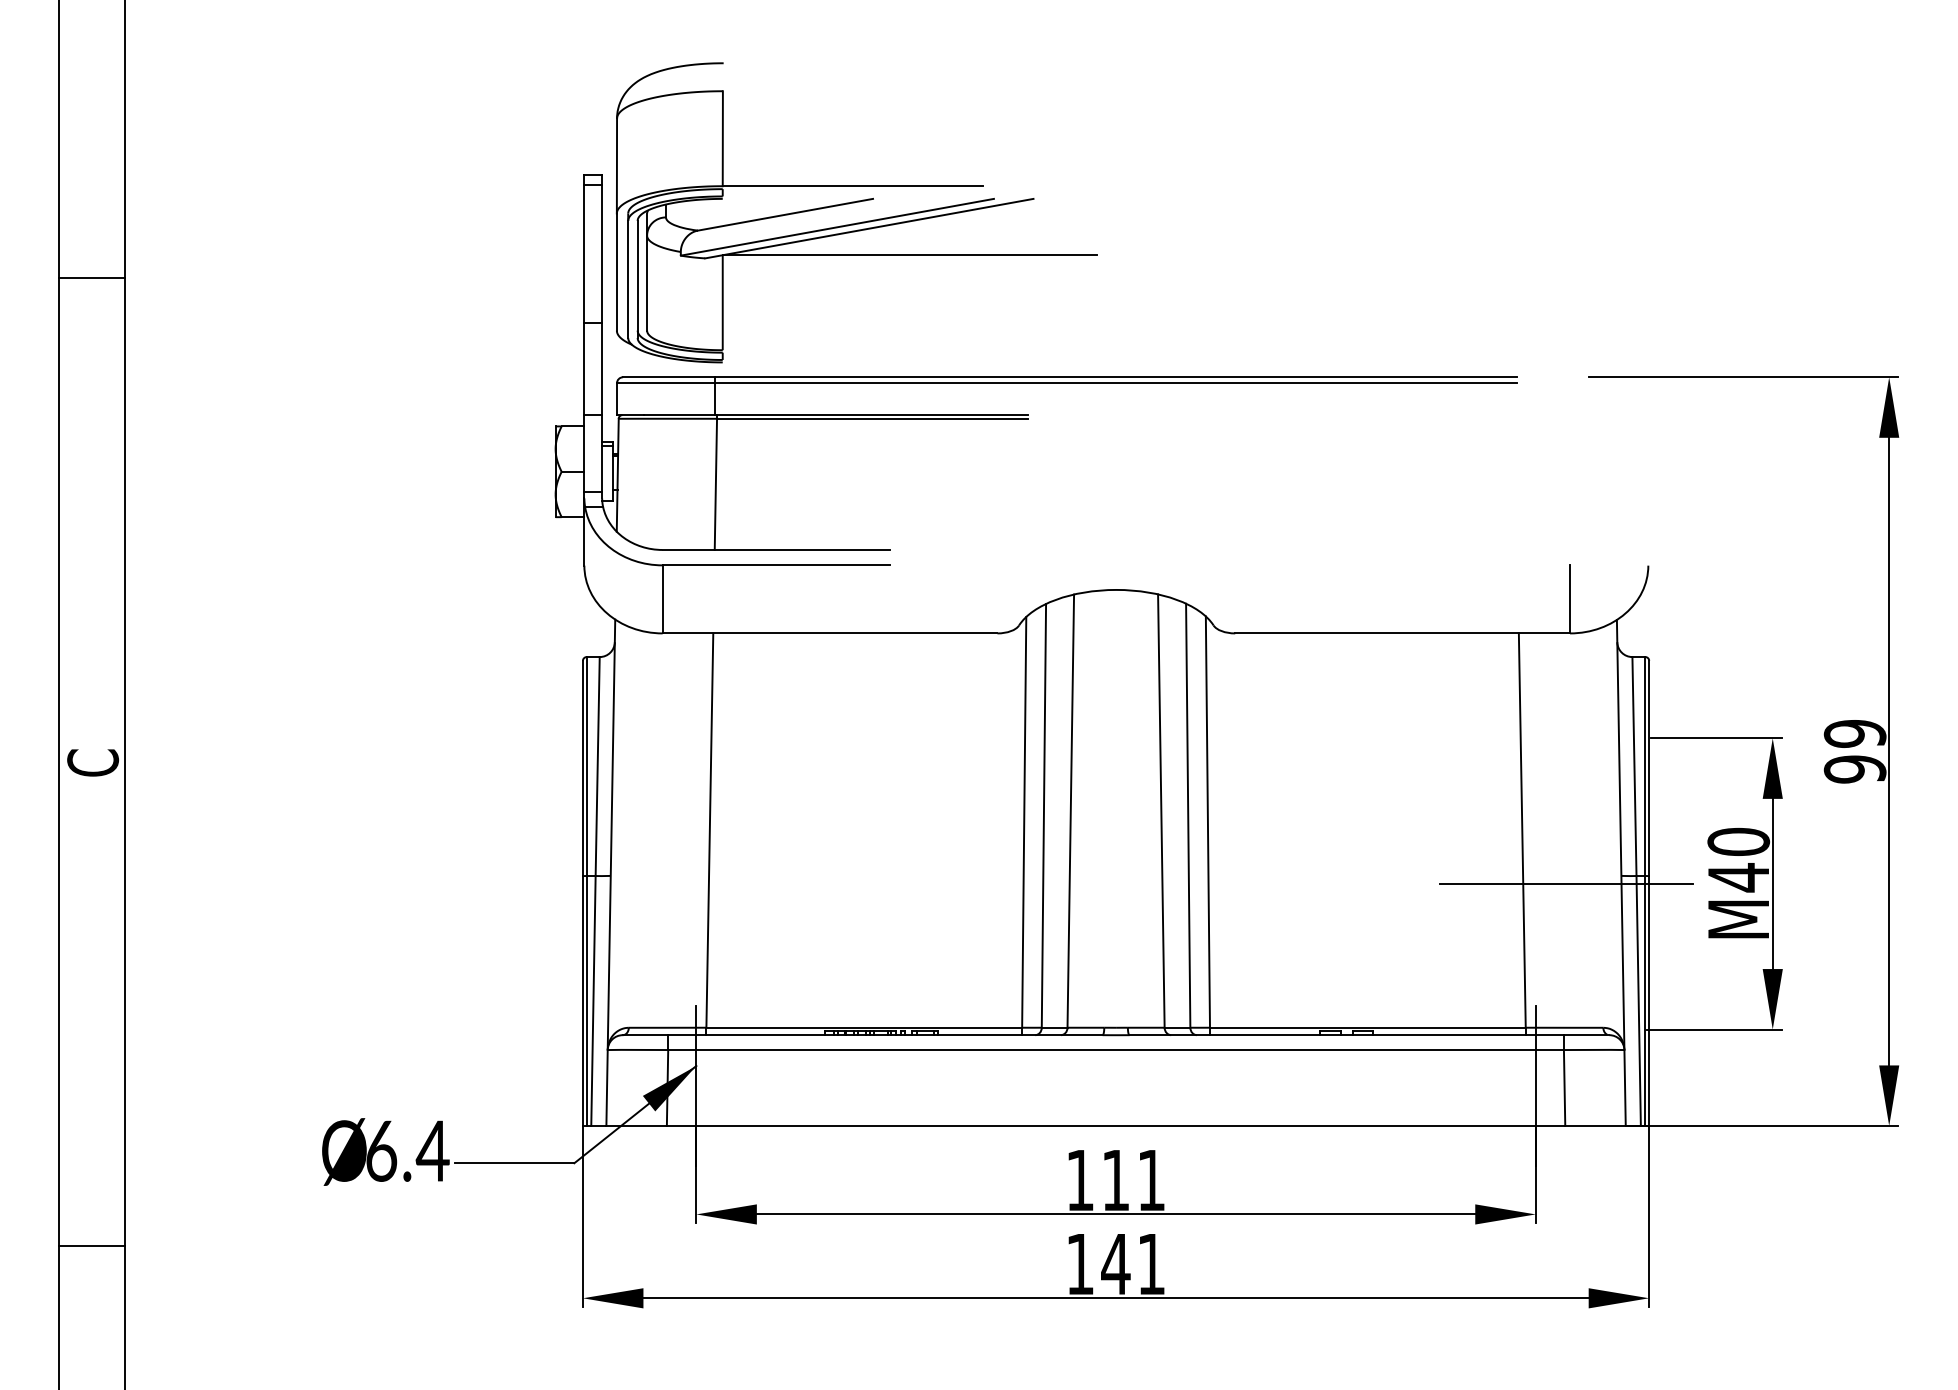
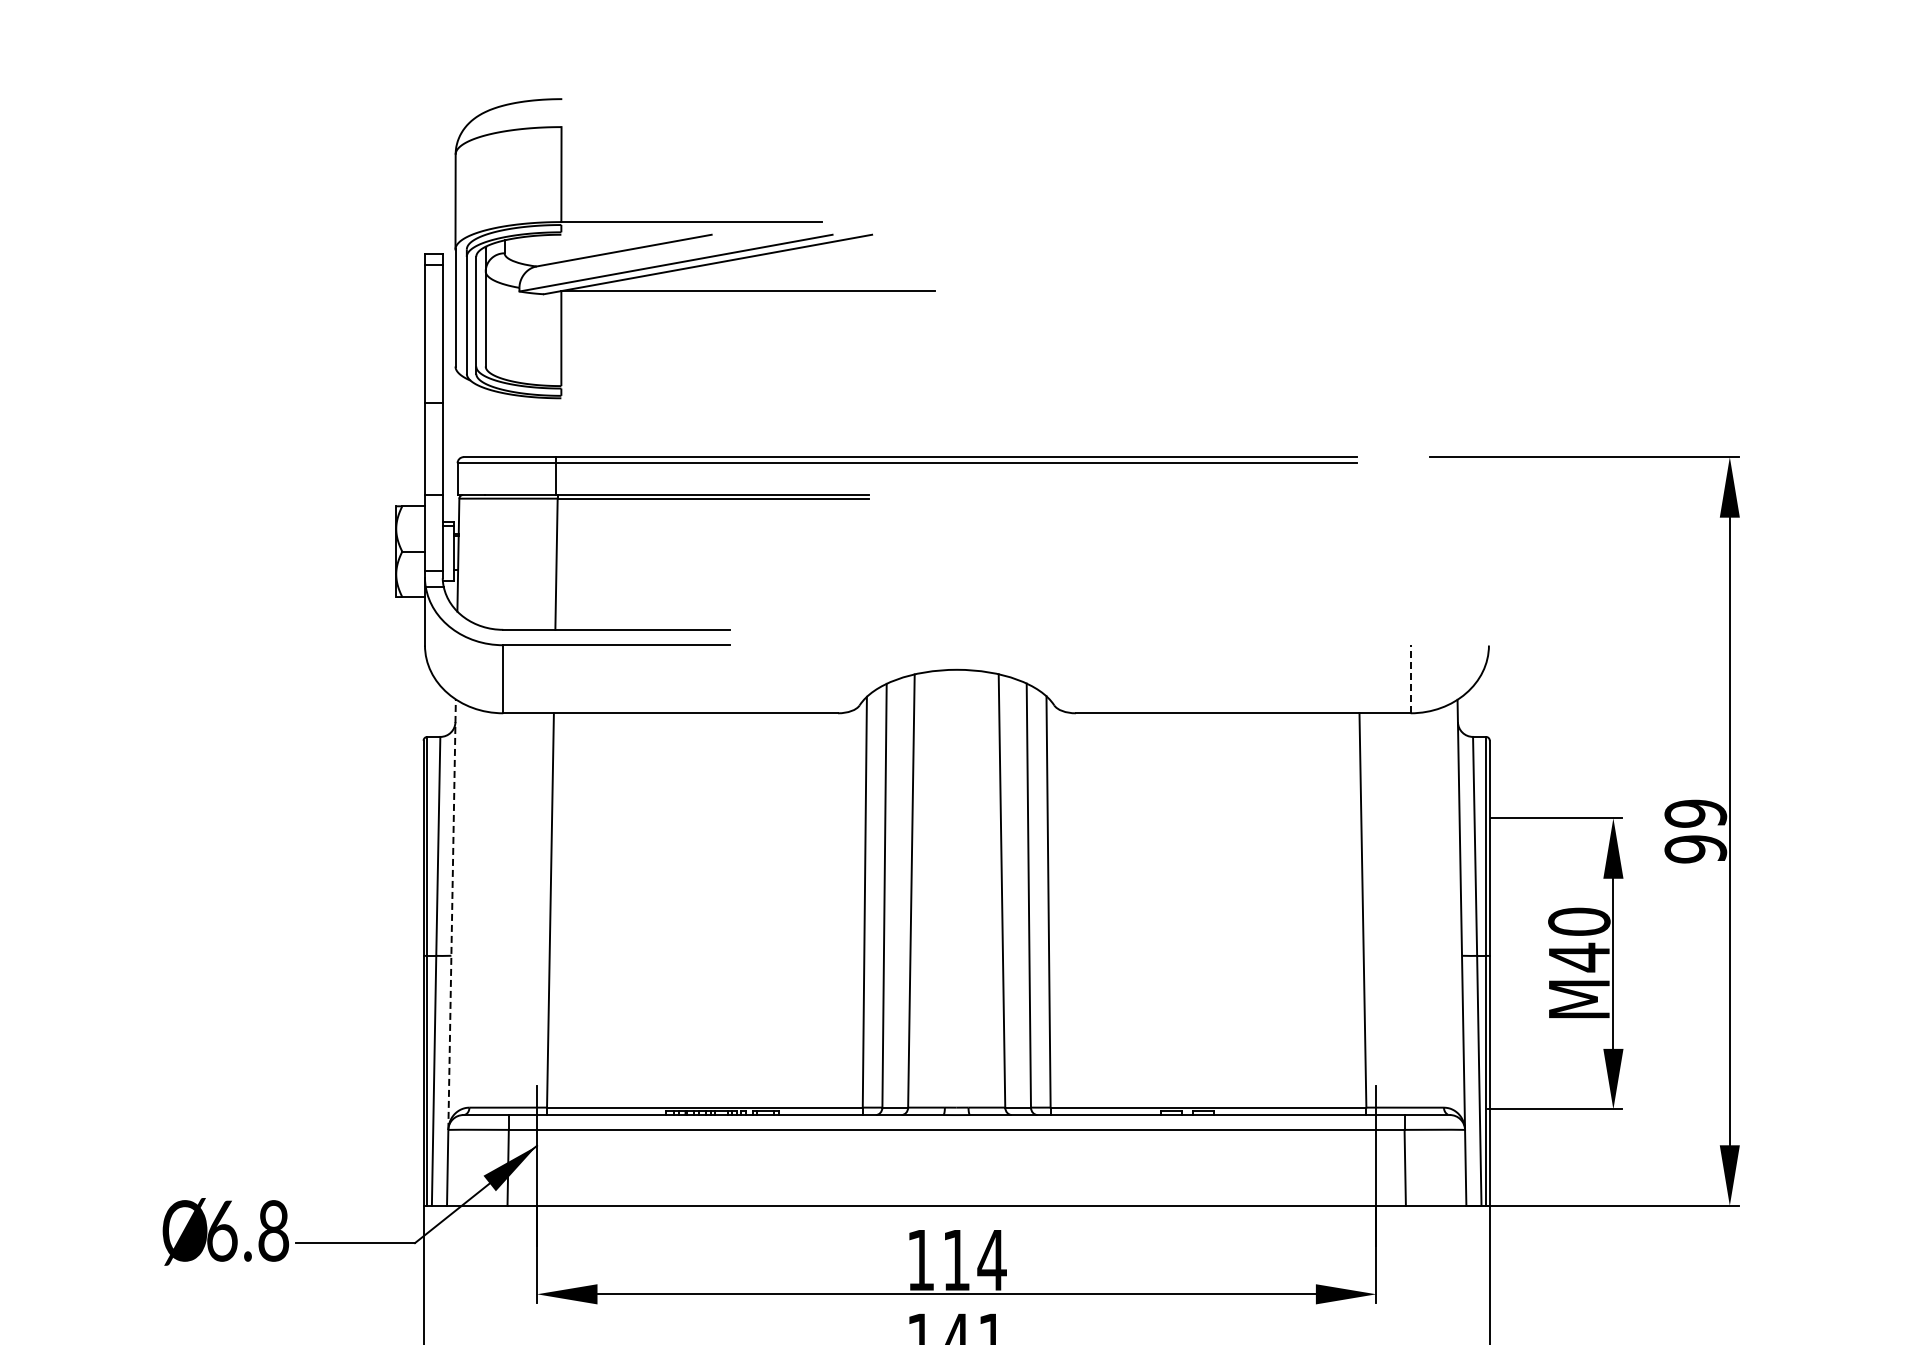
part: (854, 203) -> (693, 239), moved
line: (1570, 598) -> (1411, 678), solid -> dashed
line: (611, 834) -> (452, 914), solid -> dashed
line: (1566, 883) -> (1407, 963), removed
text: (432, 1150) -> (273, 1230), 6.4 -> 6.8
text: (1151, 1180) -> (992, 1260), 111 -> 114

